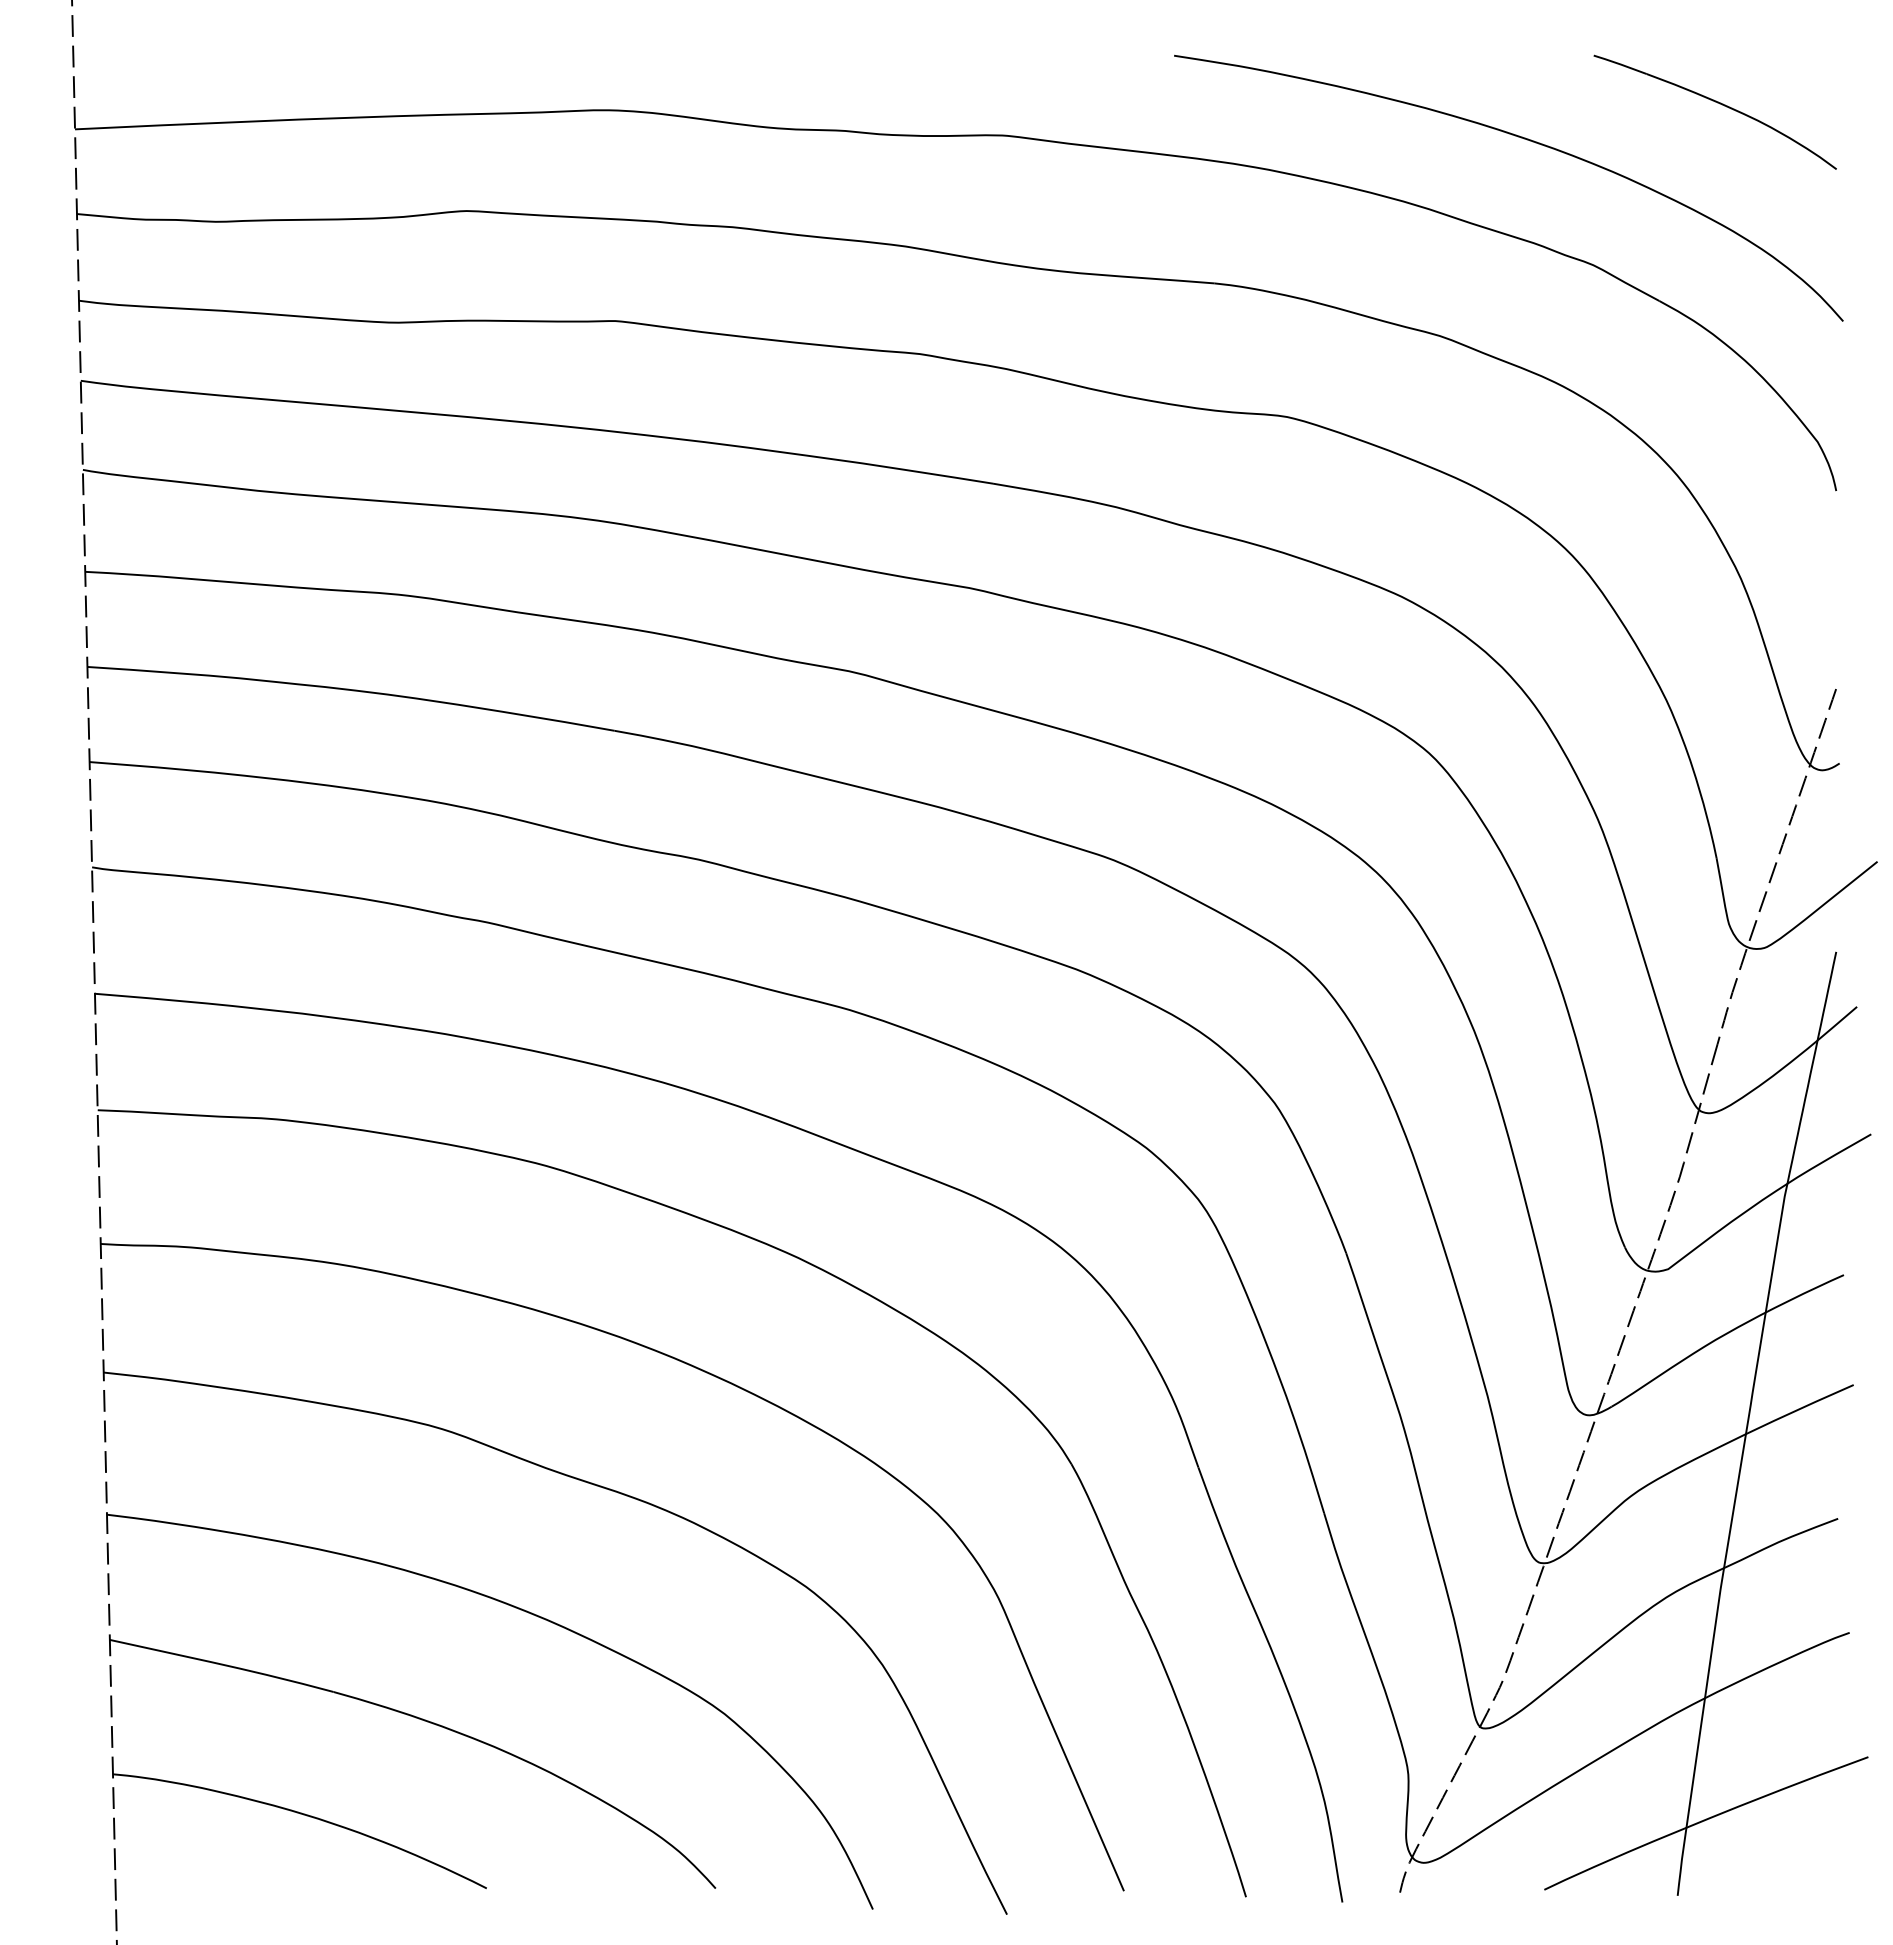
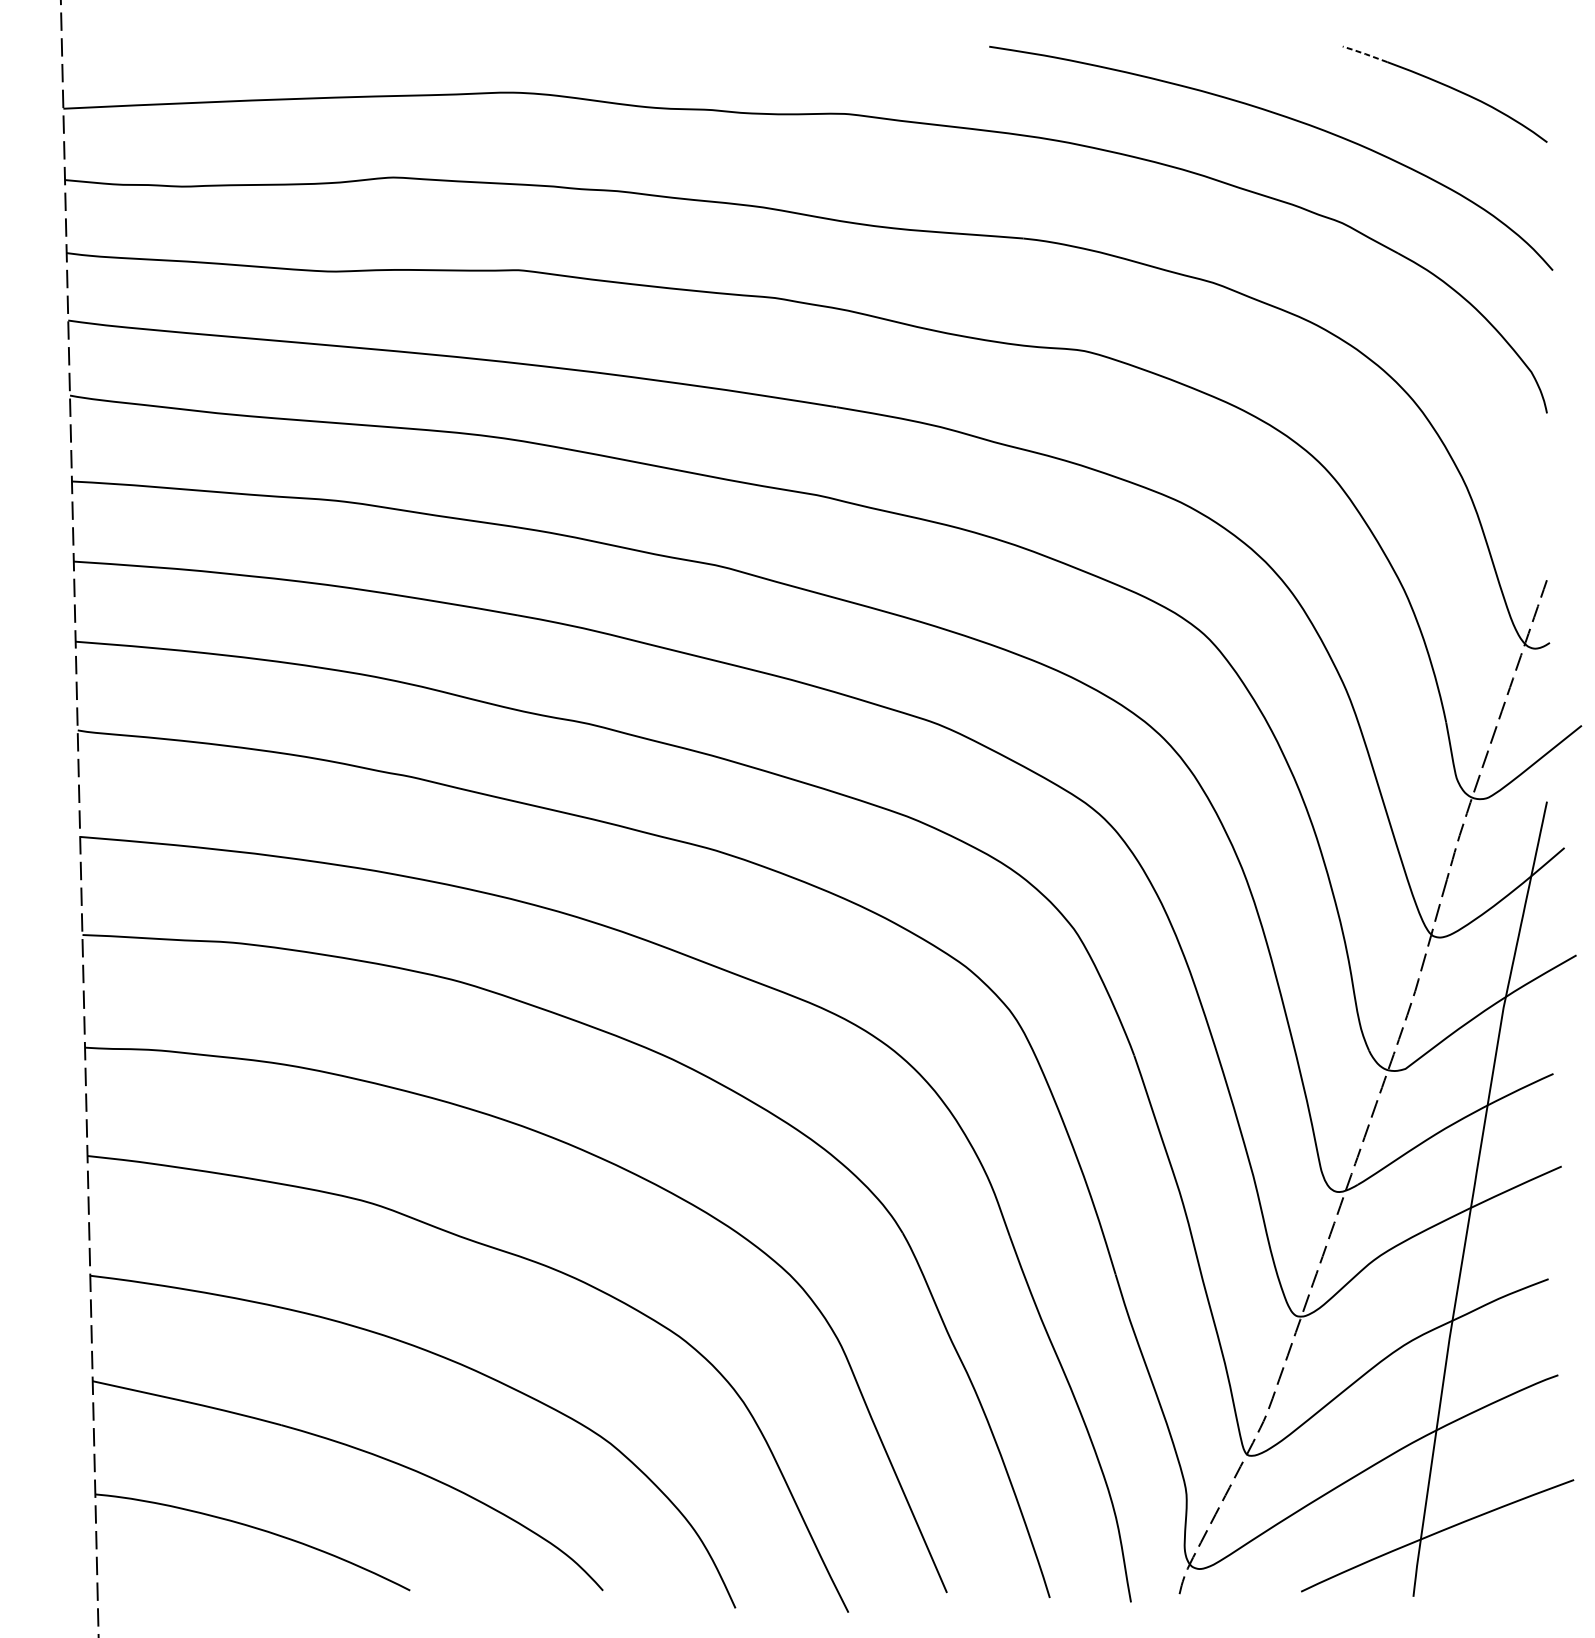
line: (1620, 64) -> (1365, 54), solid -> dashed

